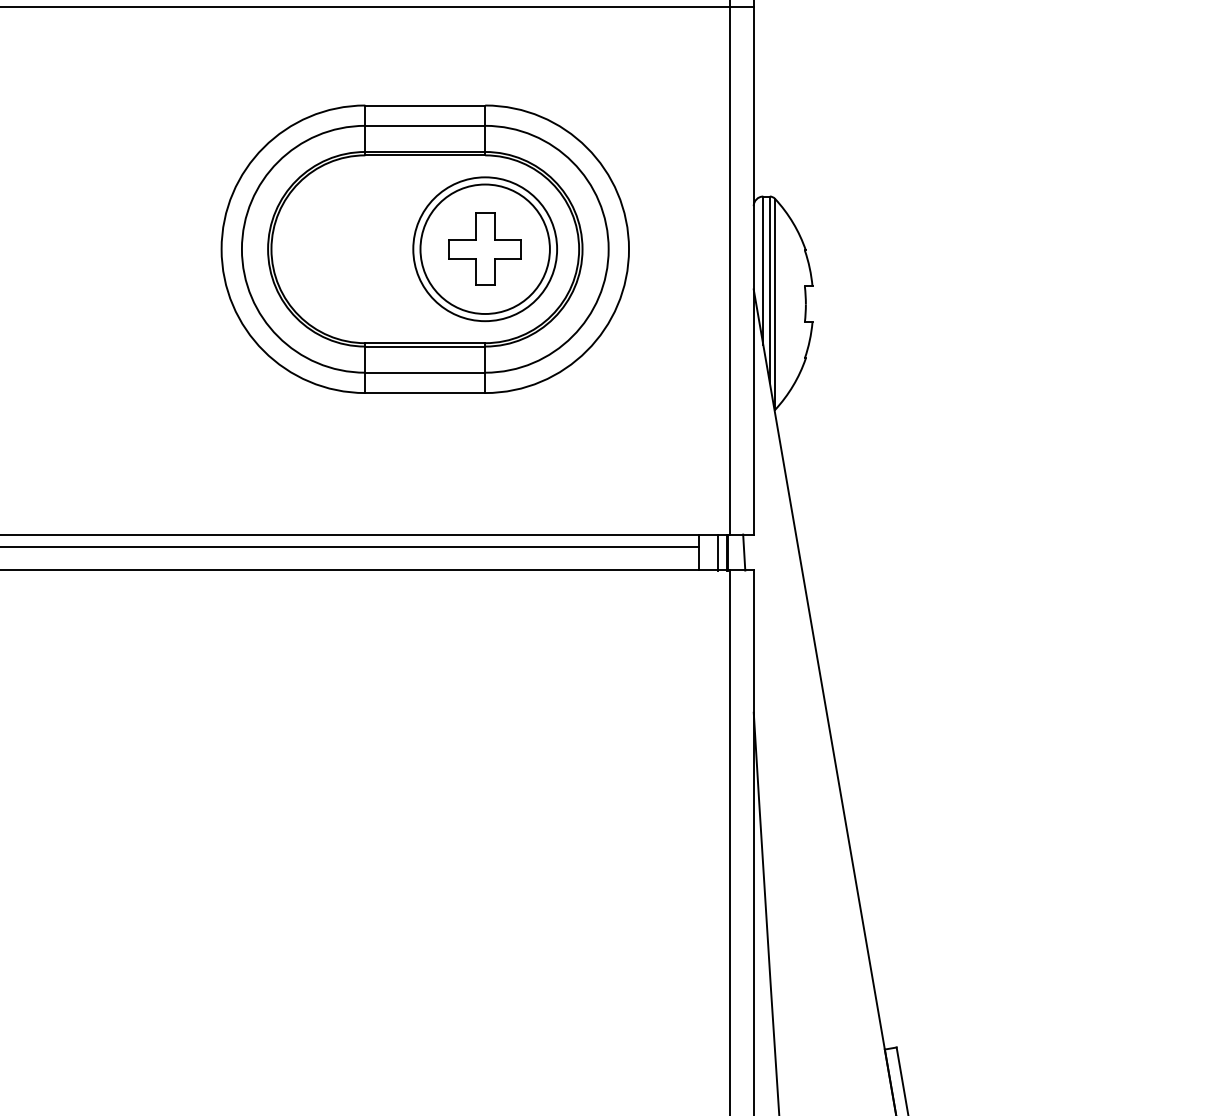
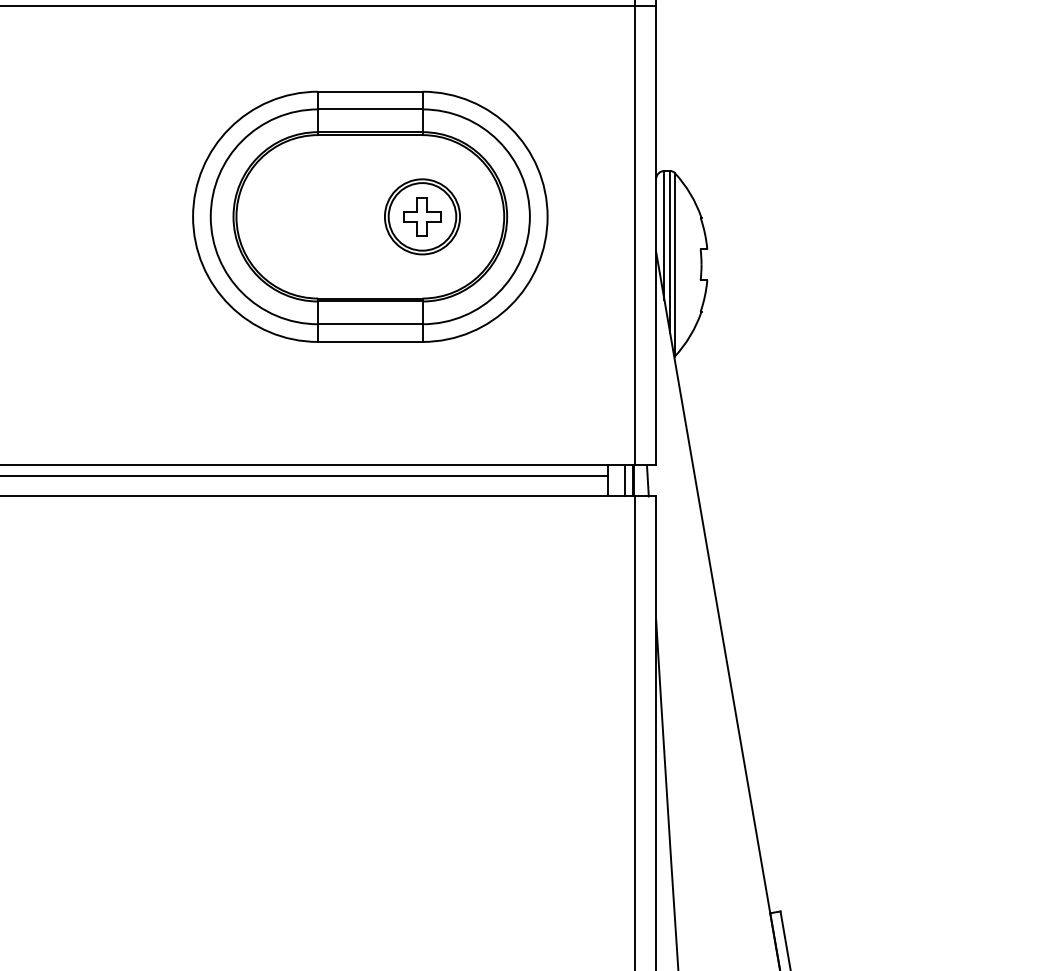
part: (485, 248) -> (422, 216), size x0.6

